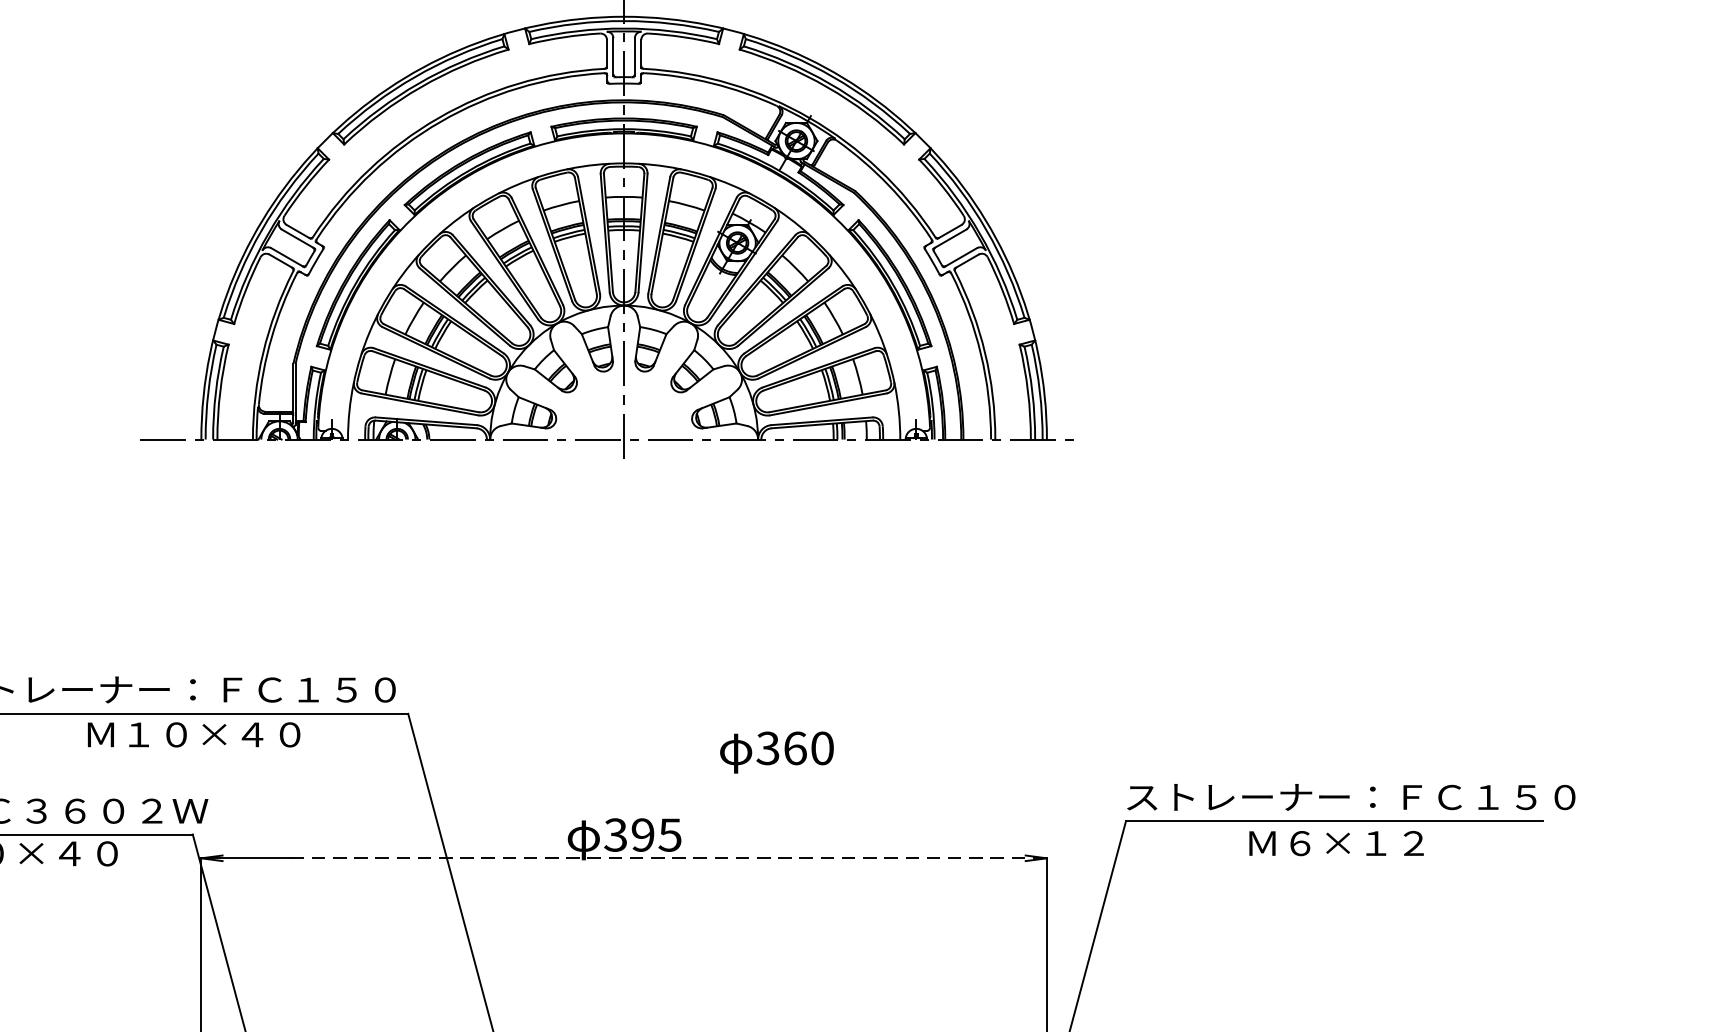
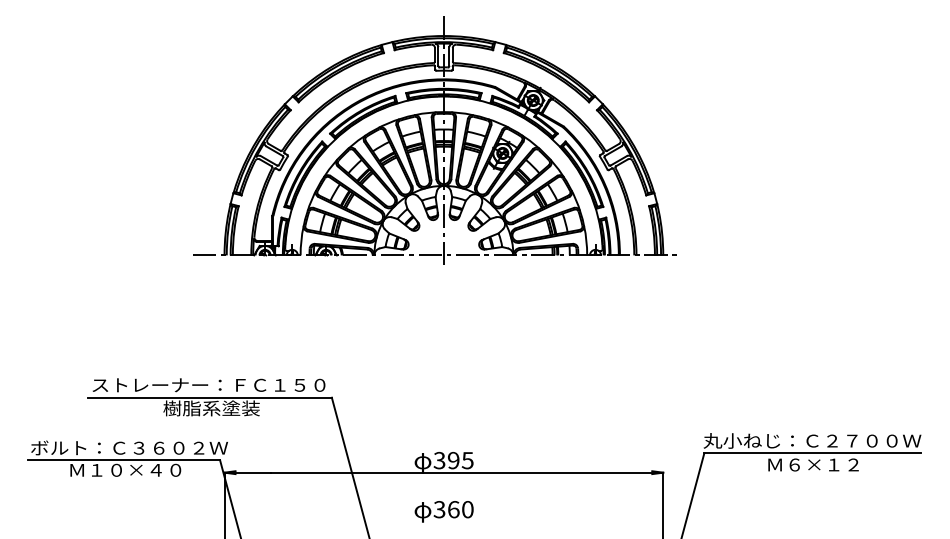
text: (191, 734) -> (219, 408), Ｍ１０×４０ -> 樹脂系塗装
text: (775, 751) -> (443, 511), moved
text: (1349, 796) -> (820, 440), ストレーナー：ＦＣ１５０ -> 丸小ねじ：Ｃ２７００Ｗ
line: (669, 857) -> (467, 472), dashed -> solid

